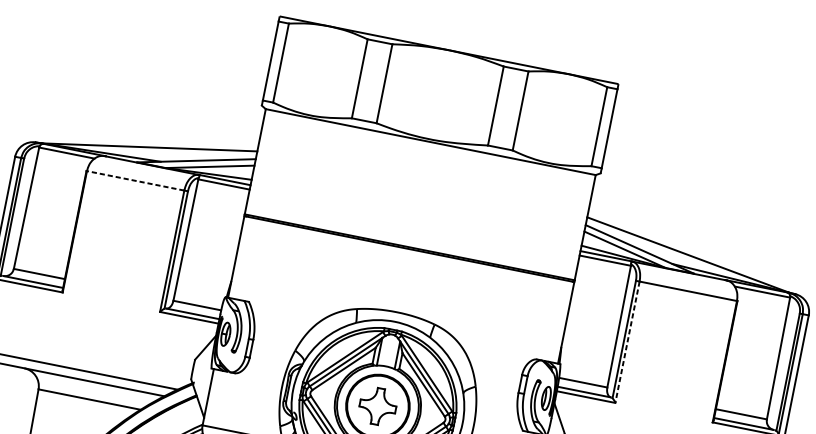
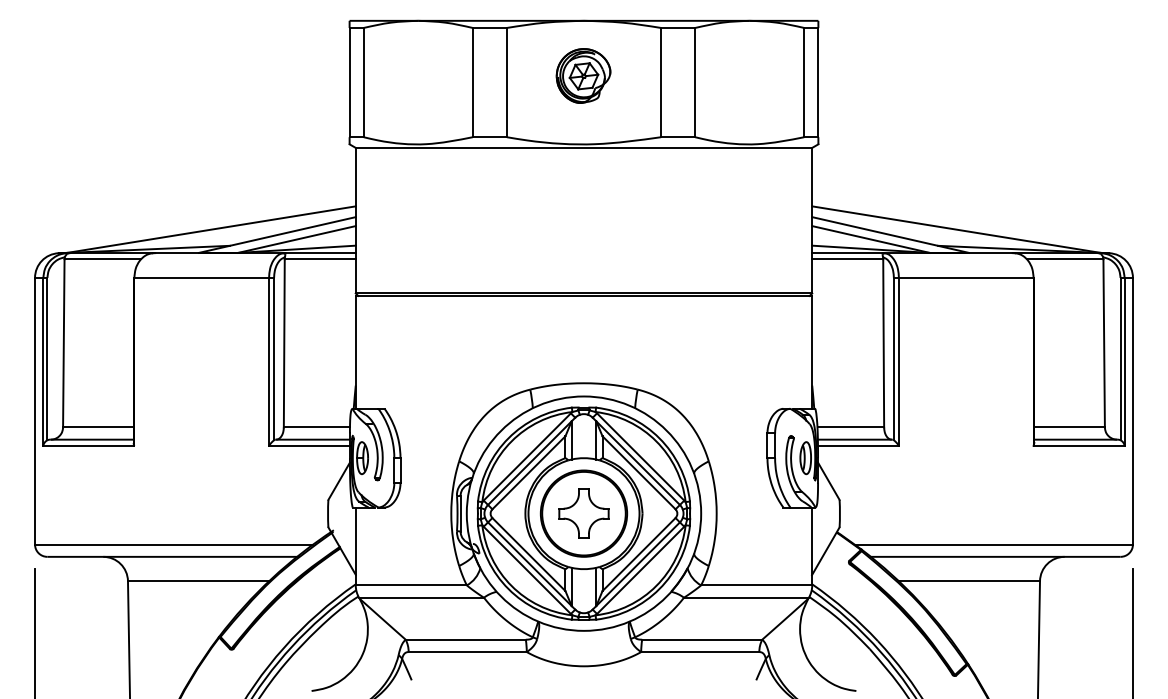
part: (440, 89) -> (583, 75), added
line: (135, 180) -> (201, 277), dashed -> solid
line: (627, 341) -> (898, 361), dashed -> solid

